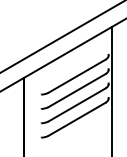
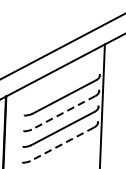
line: (77, 90) -> (64, 112), solid -> dashed
line: (77, 119) -> (62, 144), solid -> dashed

